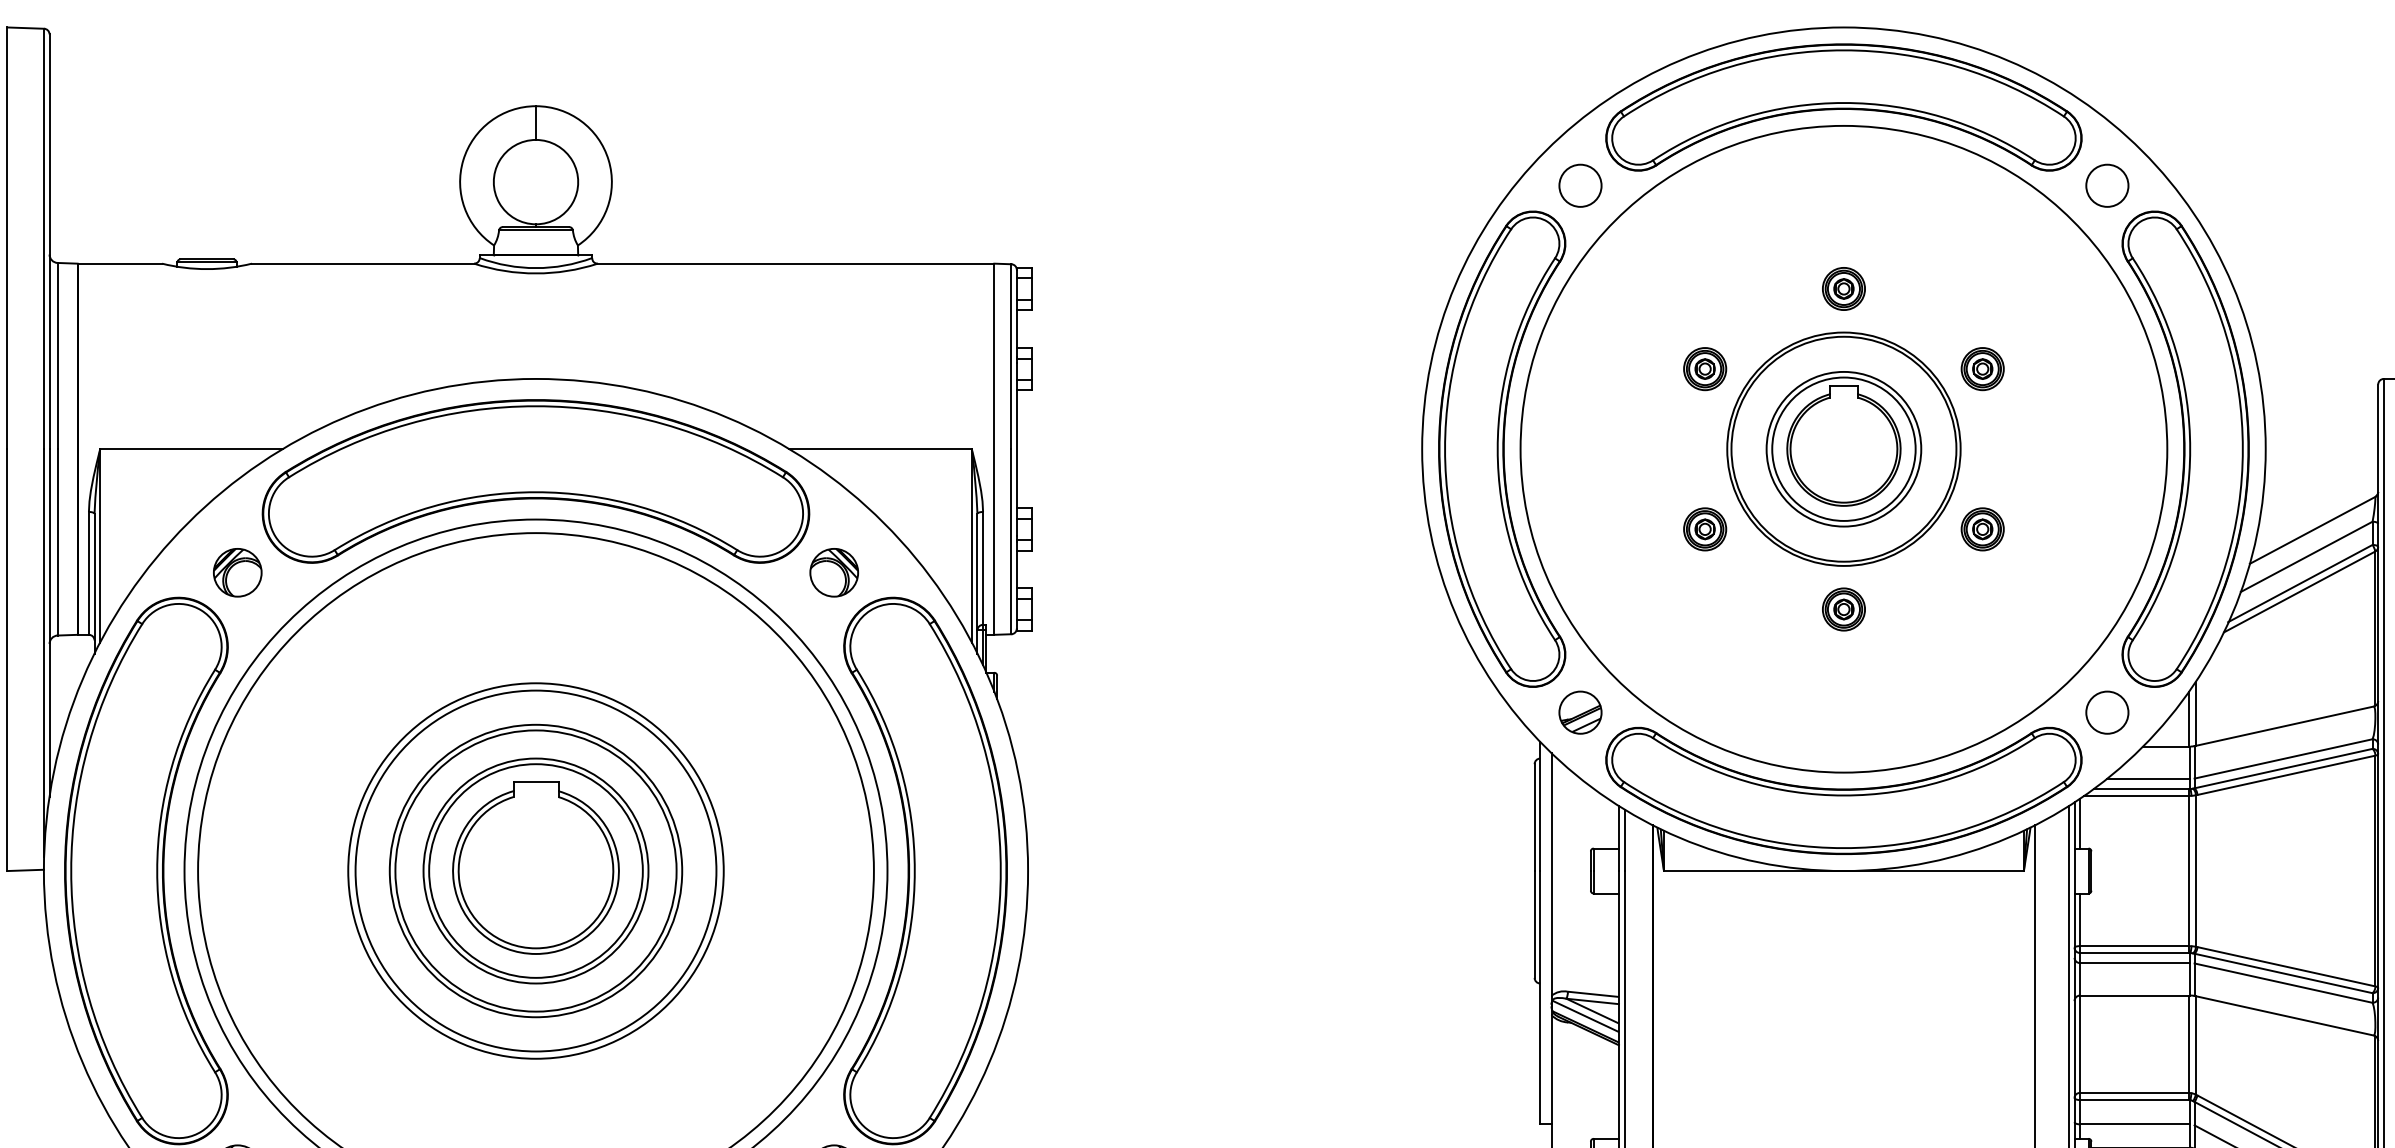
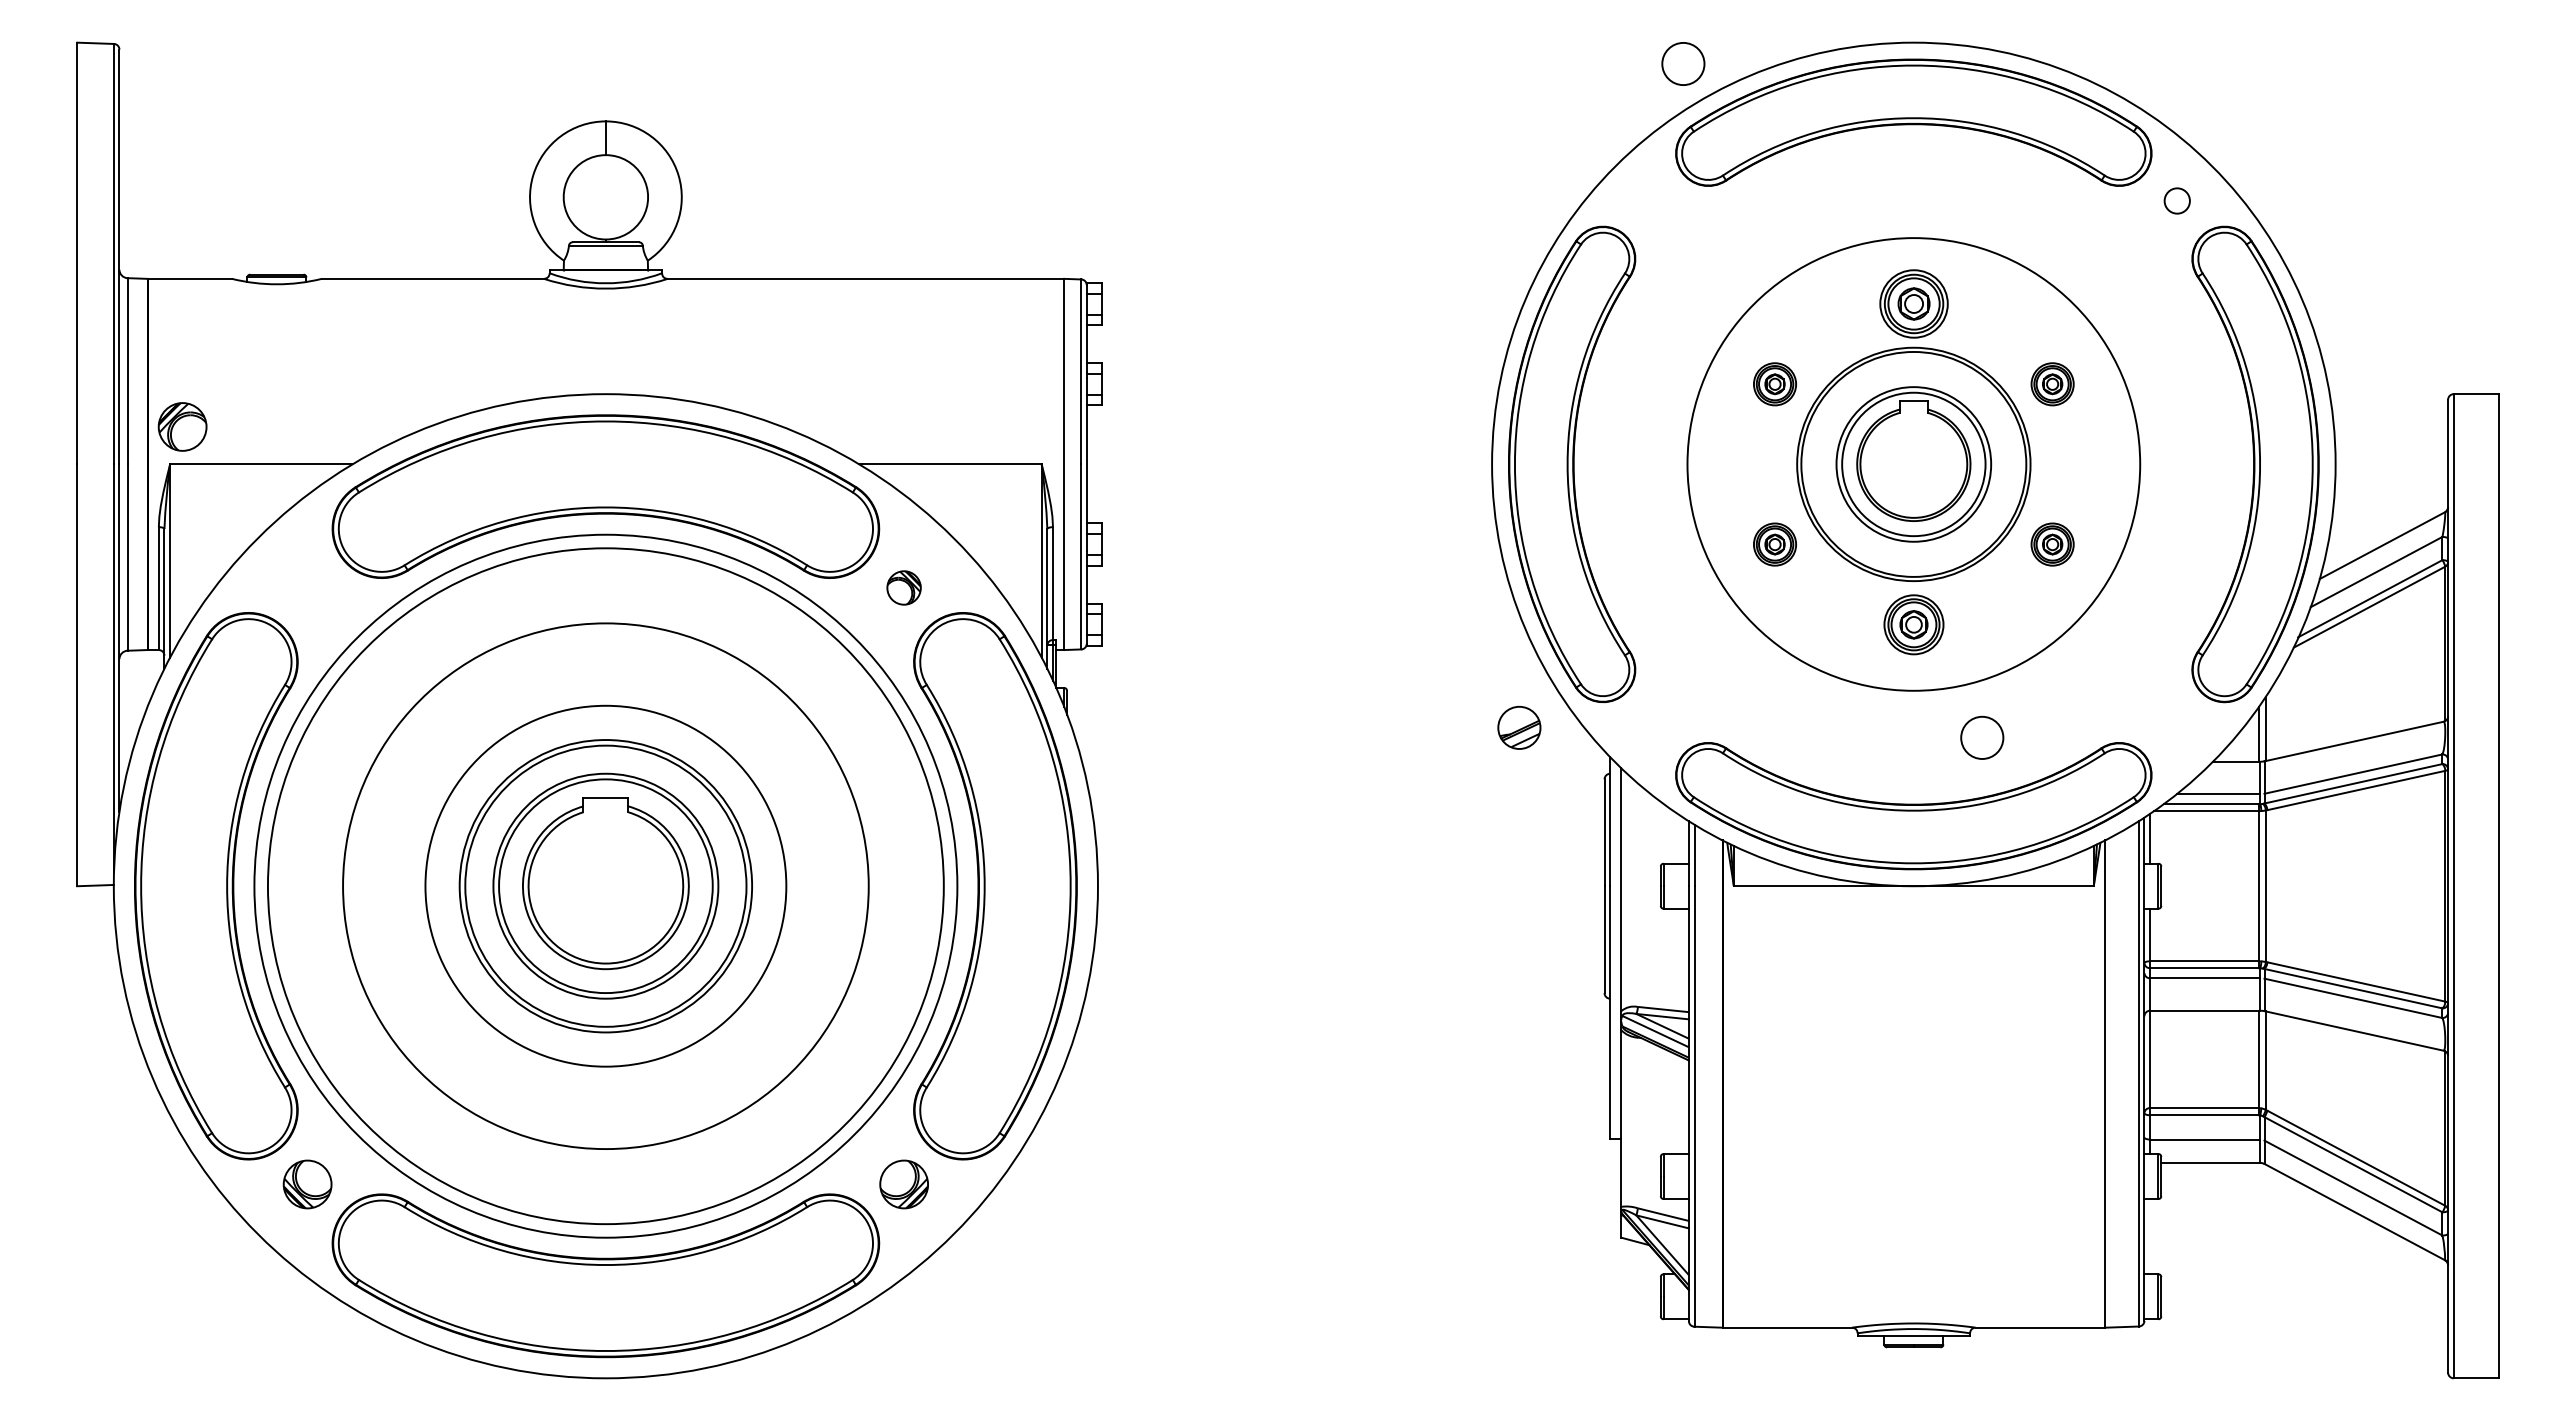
circle: (1580, 185) -> (1683, 63), moved
circle: (2107, 185) -> (2177, 200), size x0.6
part: (1843, 289) -> (1913, 304), size x1.6
circle: (1843, 449) -> (1913, 464), size x0.7
part: (237, 572) -> (182, 426), moved
part: (833, 572) -> (903, 587), size x0.7
part: (1843, 609) -> (1913, 624), size x1.4
part: (1580, 712) -> (1519, 727), moved
circle: (2107, 712) -> (1982, 737), moved
circle: (535, 870) -> (605, 885), size x1.4

